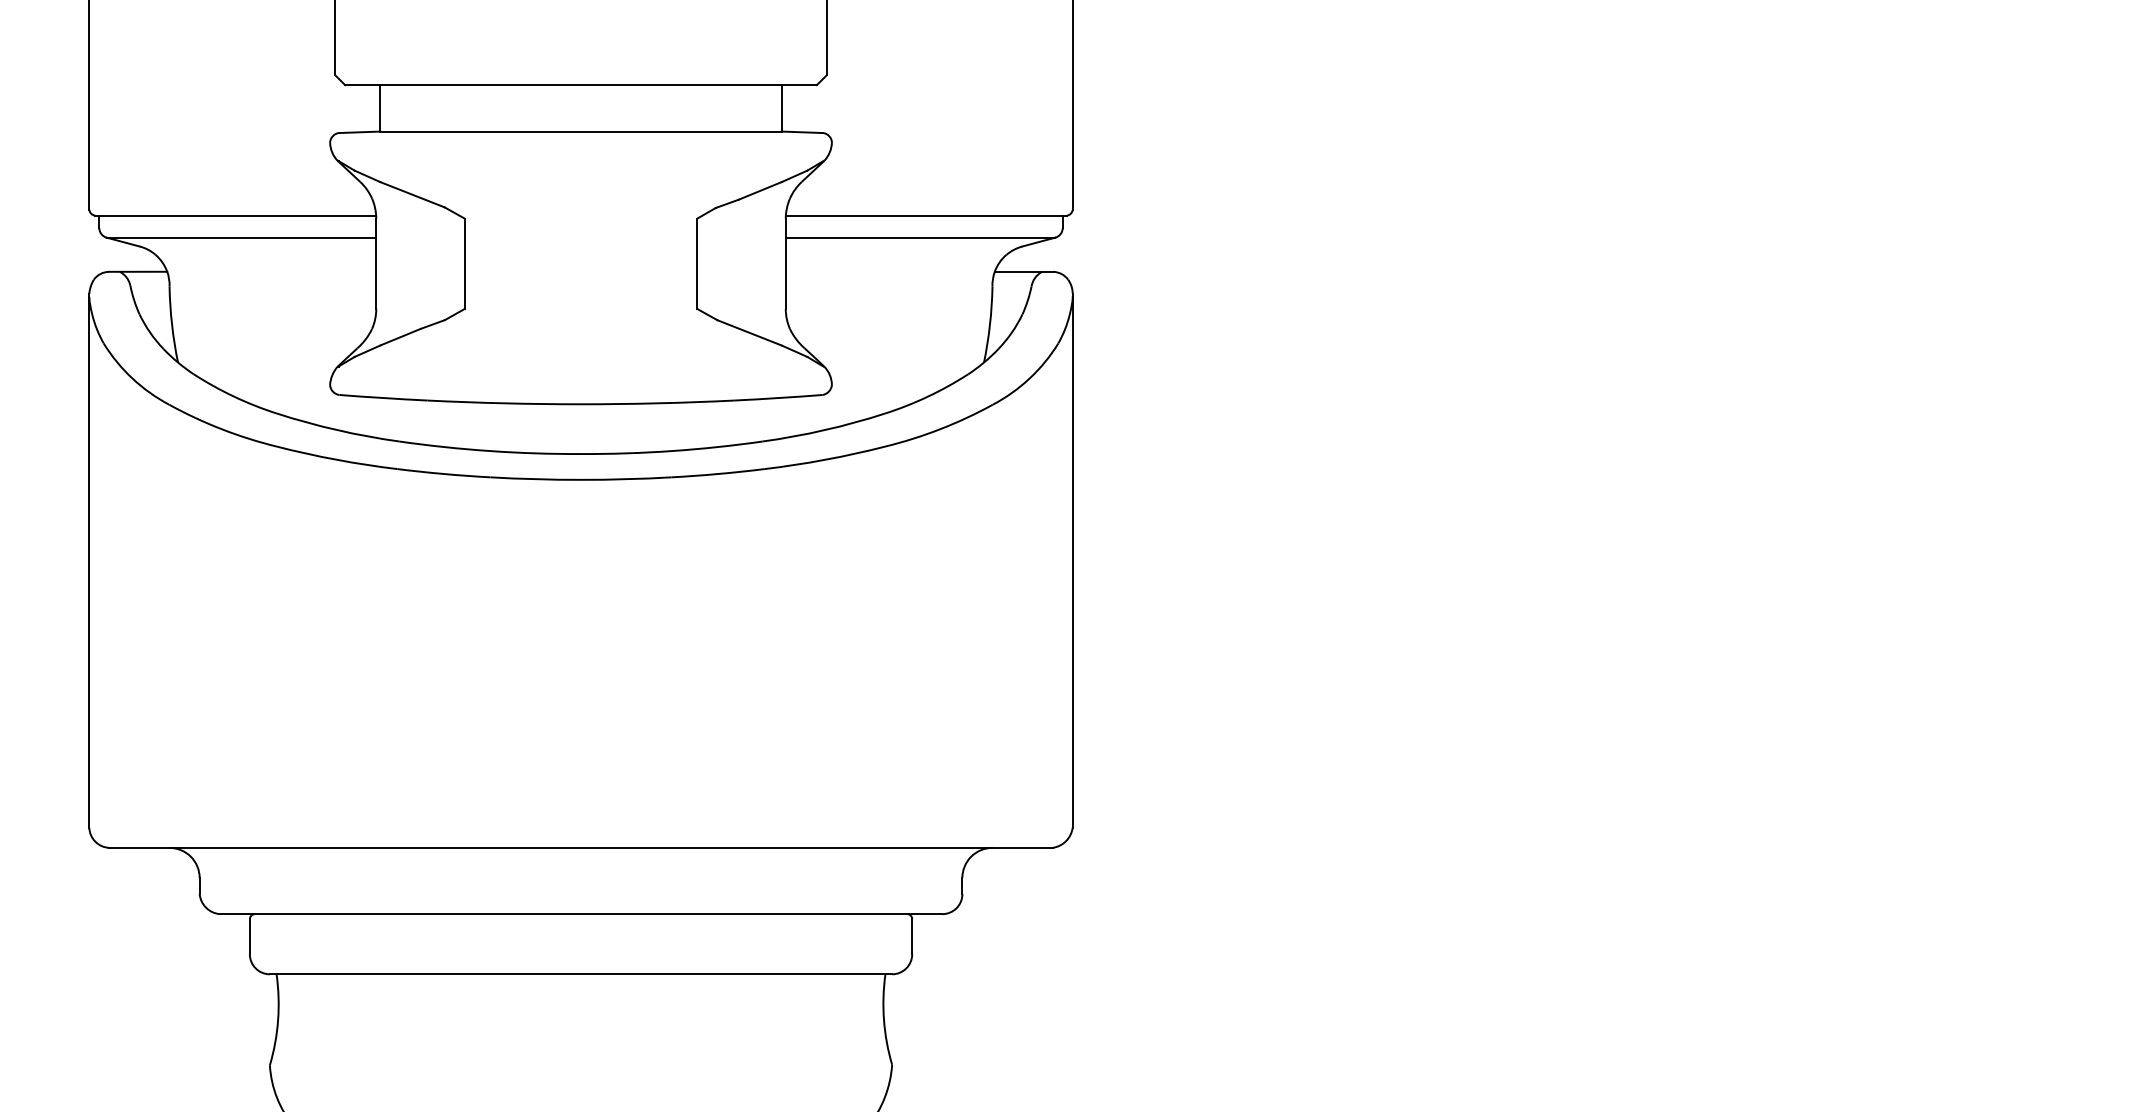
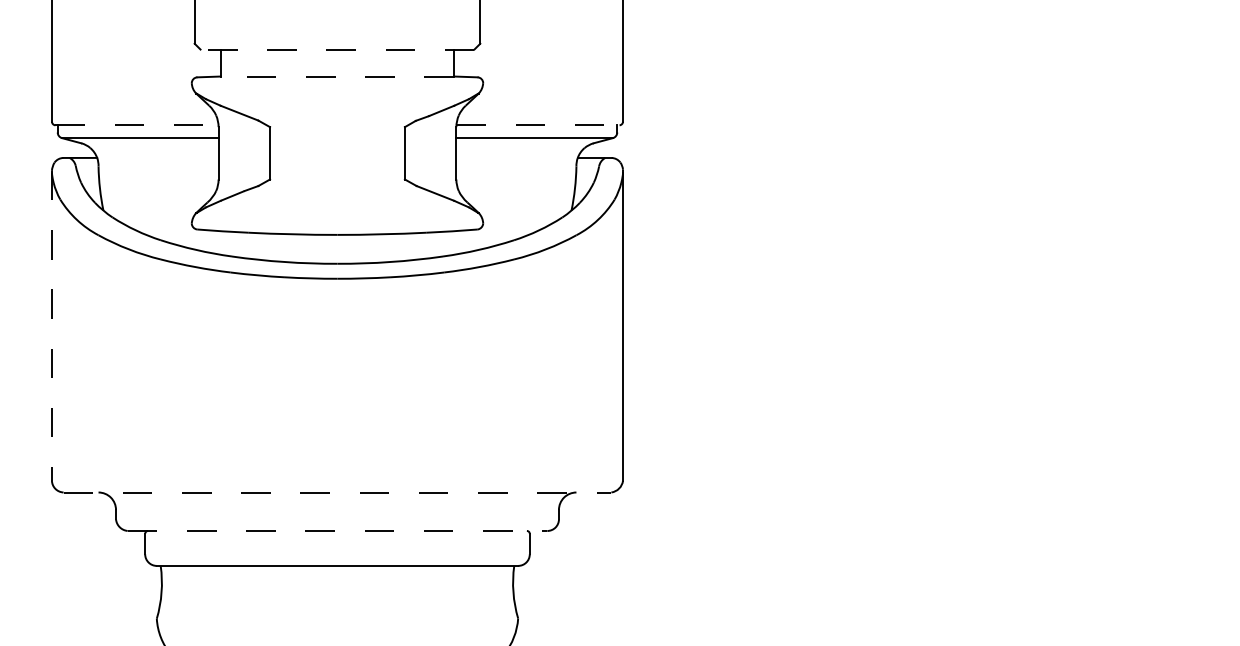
line: (581, 85) -> (337, 49), solid -> dashed
line: (581, 131) -> (337, 76), solid -> dashed
line: (236, 215) -> (137, 125), solid -> dashed
line: (927, 215) -> (538, 125), solid -> dashed
line: (88, 560) -> (51, 325), solid -> dashed
line: (581, 847) -> (337, 492), solid -> dashed
line: (581, 913) -> (337, 530), solid -> dashed

